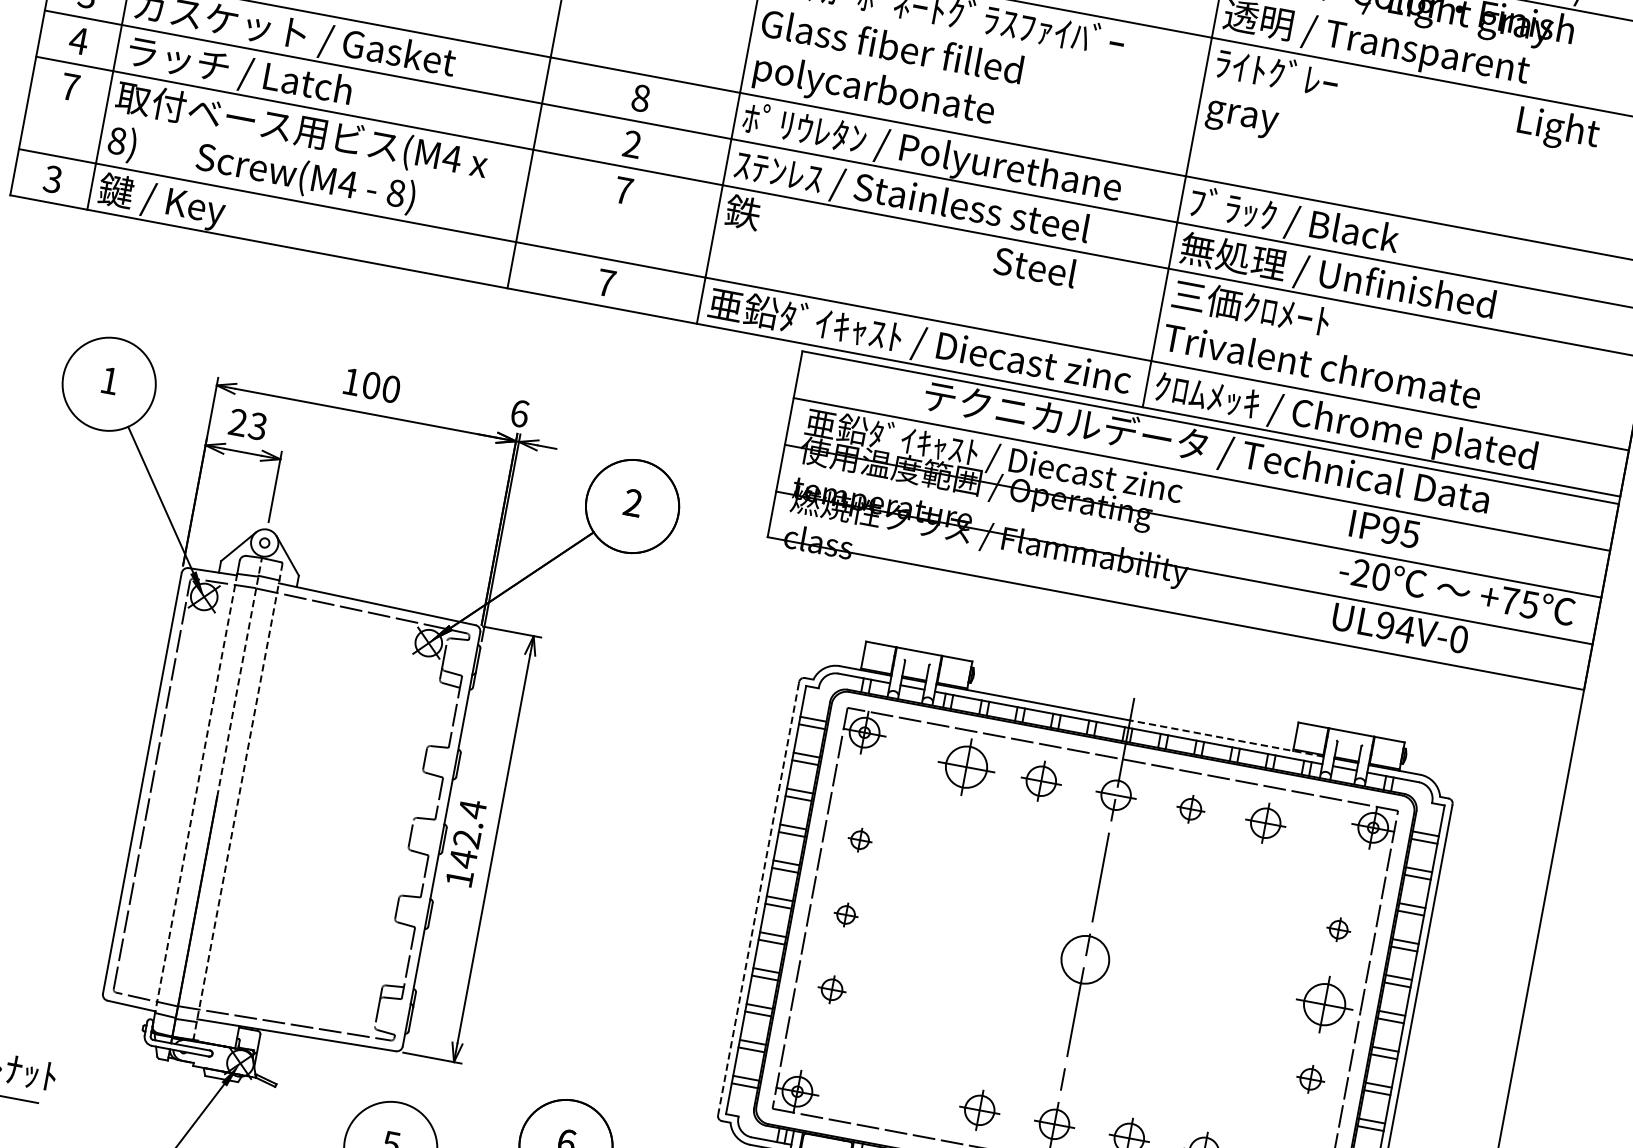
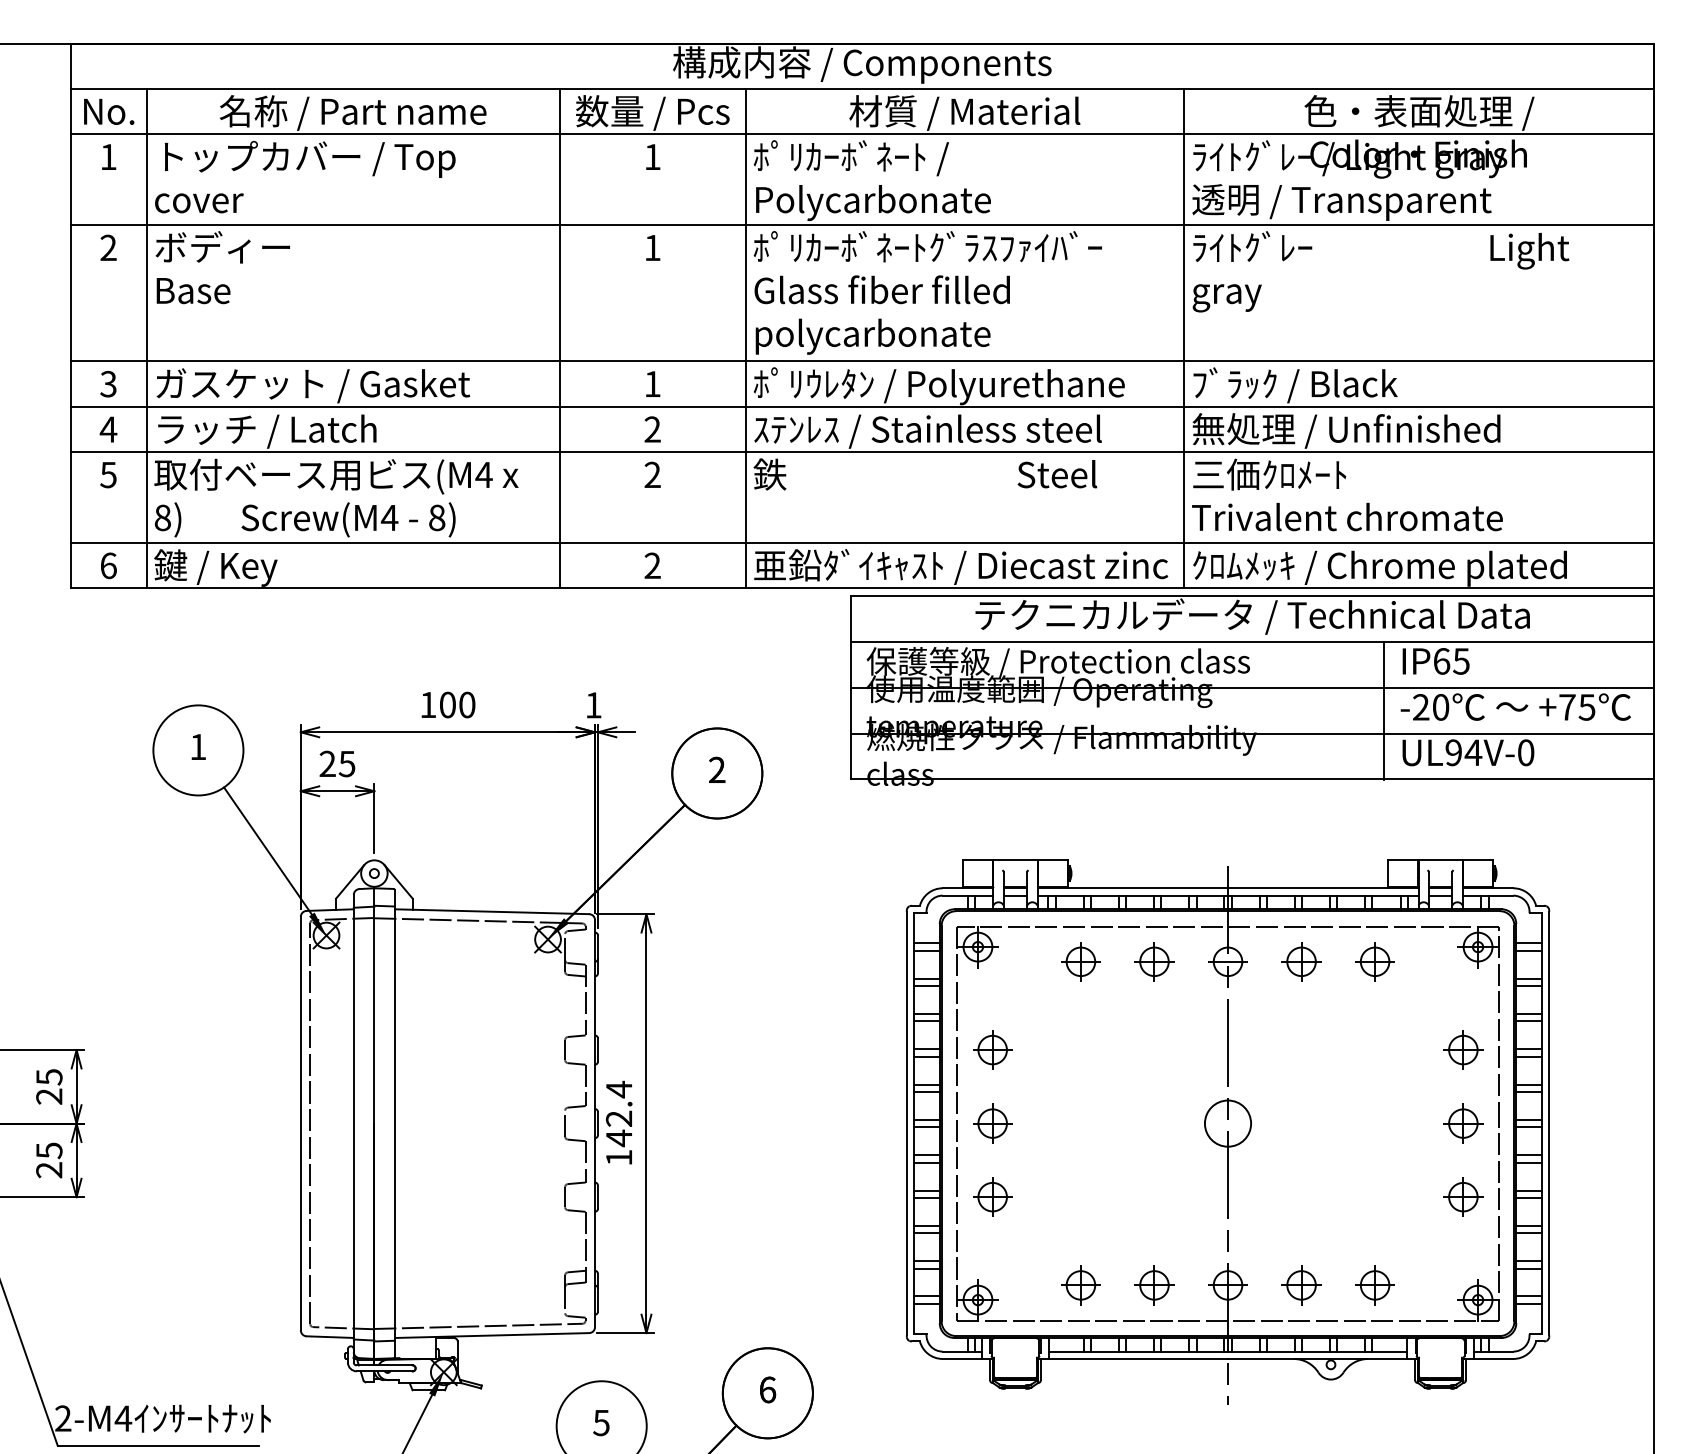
text: (70, 87) -> (108, 475), 7 -> 5
text: (640, 98) -> (652, 384), 8 -> 1
text: (52, 179) -> (108, 565), 3 -> 6
text: (623, 190) -> (652, 474), 7 -> 2
text: (606, 282) -> (652, 565), 7 -> 2
text: (519, 413) -> (593, 705), 6 -> 1
text: (258, 425) -> (347, 763), 23 -> 25
text: (999, 458) -> (1057, 662), 亜鉛ﾀﾞｲｷｬｽﾄ / Diecast zinc -> 保護等級 / Protection class
text: (1390, 530) -> (1441, 661), IP95 -> IP65
line: (1323, 569) -> (1384, 710), added
line: (239, 676) -> (374, 1004), dashed -> solid
line: (1226, 738) -> (1322, 888), dashed -> solid
part: (966, 766) -> (1080, 961), size x0.71
line: (195, 793) -> (353, 1123), dashed -> solid
line: (237, 802) -> (394, 1124), dashed -> solid
part: (1190, 808) -> (1301, 961), size x1.43
part: (859, 839) -> (992, 1049), size x1.67
line: (758, 898) -> (906, 1123), dashed -> solid
part: (845, 914) -> (992, 1123), size x1.67
part: (1338, 929) -> (1463, 1049), size x1.67
part: (831, 989) -> (992, 1196), size x1.43
part: (1324, 1004) -> (1463, 1123), size x0.71
part: (1310, 1078) -> (1463, 1196), size x1.43
part: (904, 1096) -> (1080, 1285), added

